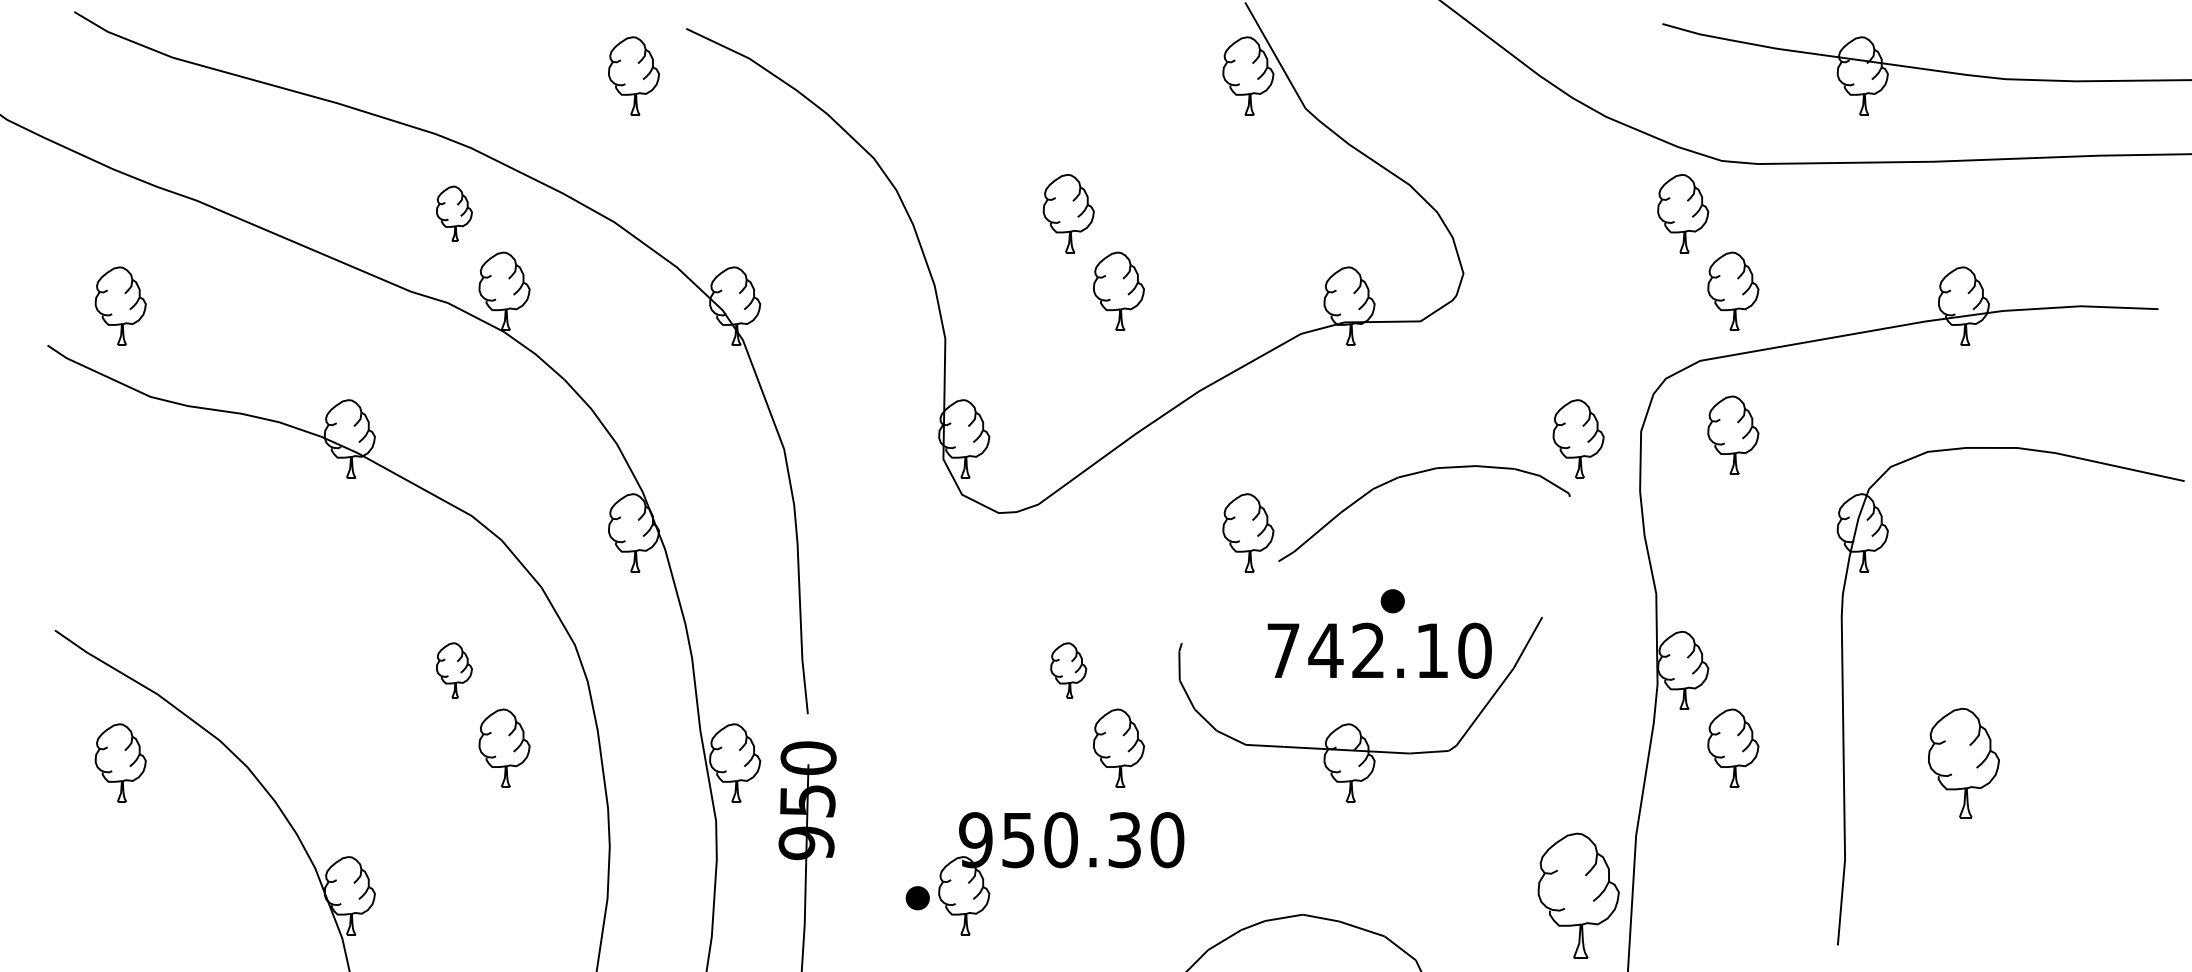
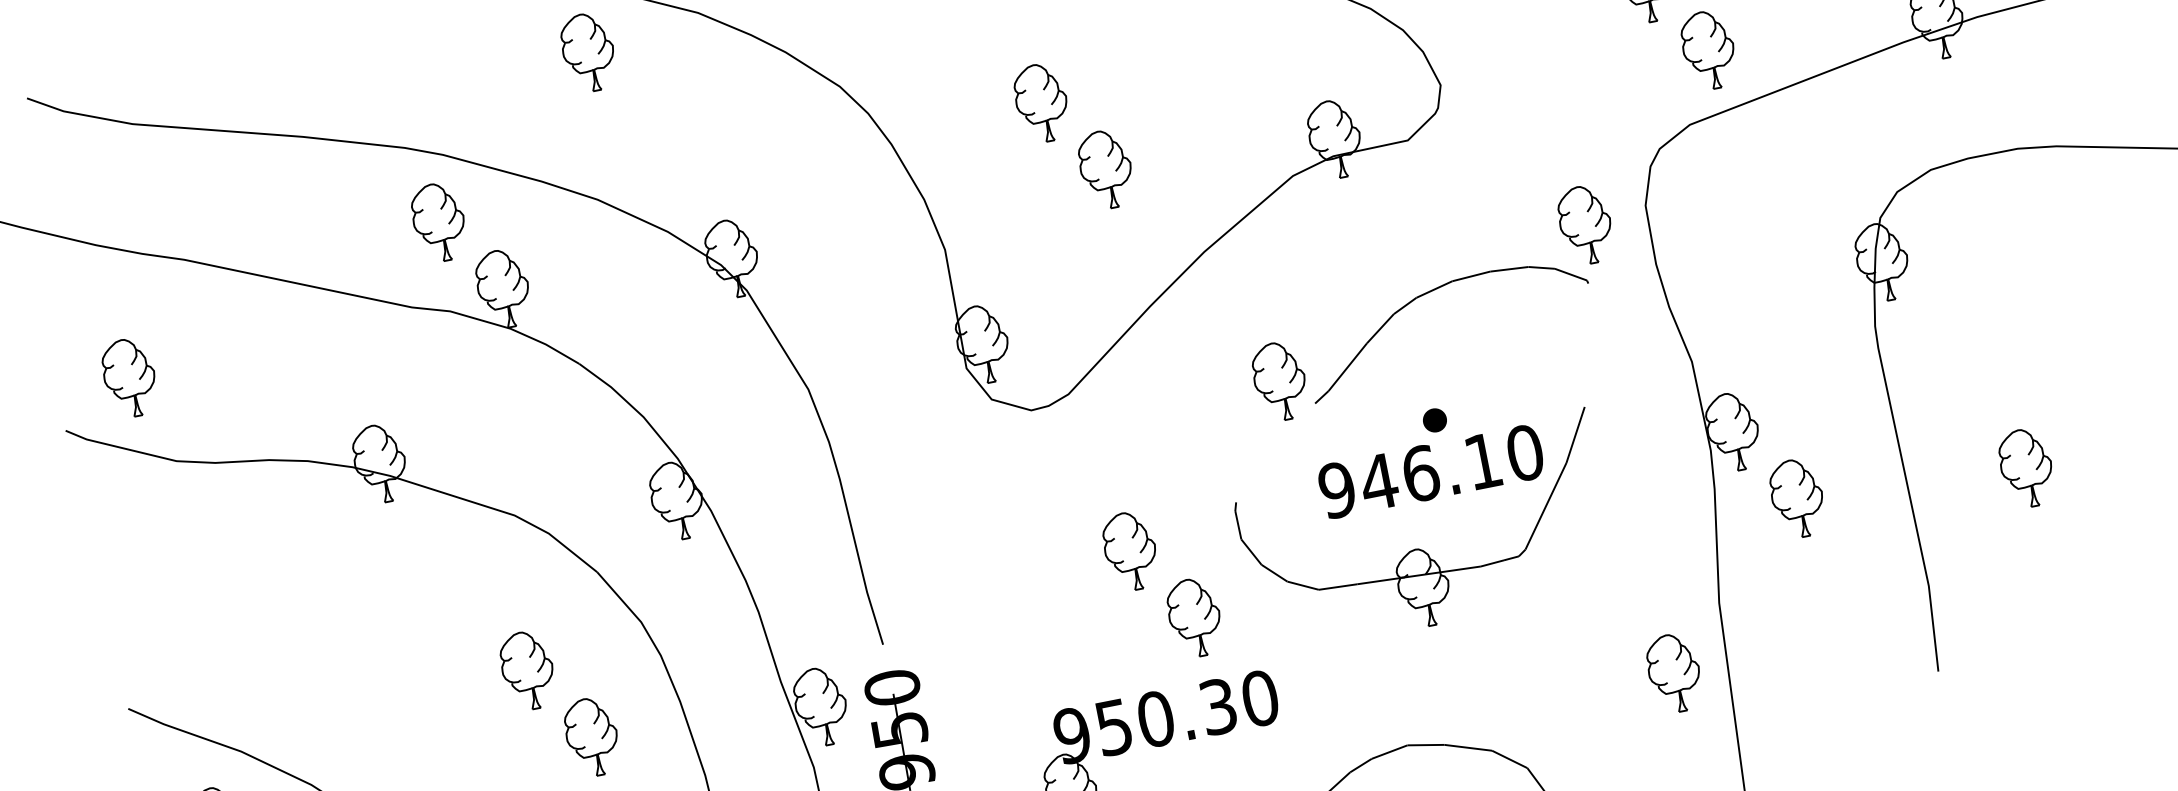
part: (454, 213) -> (439, 222), size x1.43
part: (1733, 434) -> (1736, 190), removed
text: (1325, 650) -> (1378, 481), 742.10 -> 946.10
part: (454, 669) -> (527, 669), size x1.43
part: (1068, 669) -> (1130, 550), size x1.43
part: (1963, 762) -> (2026, 467), size x0.71
part: (1578, 895) -> (1674, 672), size x0.62

